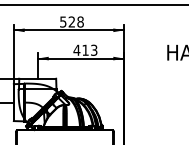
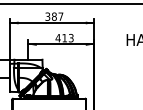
text: (71, 21) -> (54, 16), 528 -> 387

